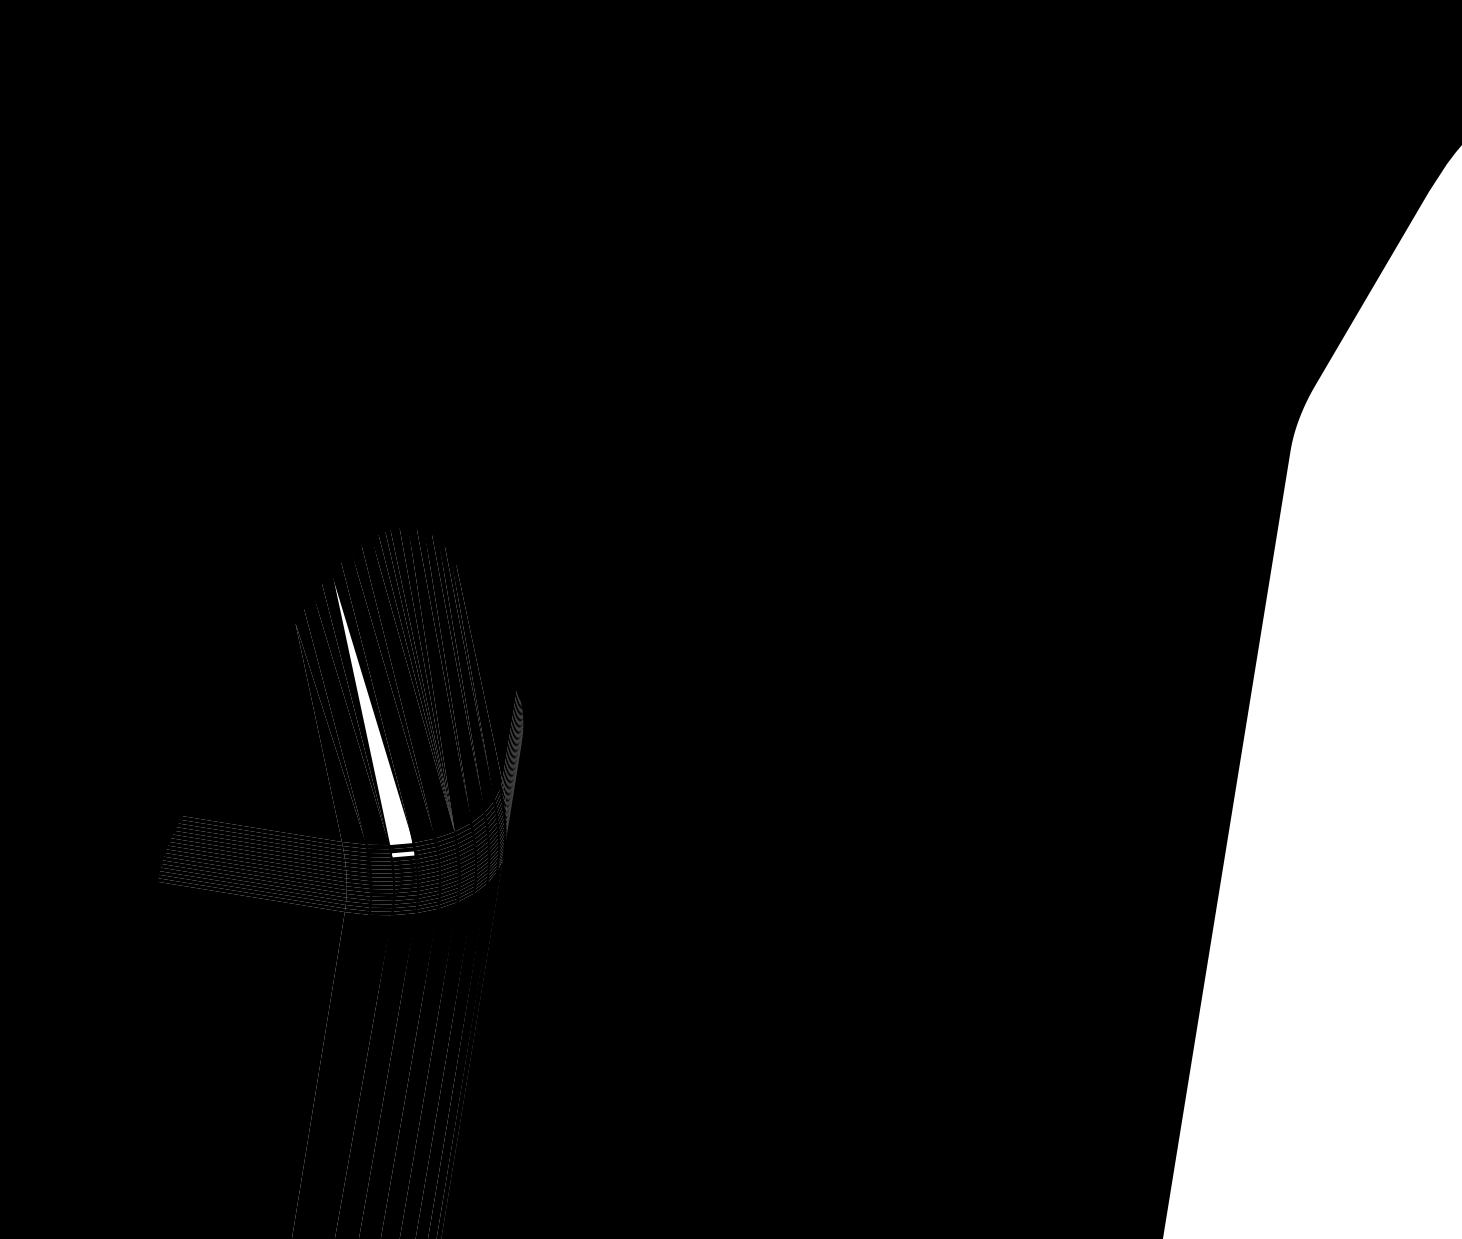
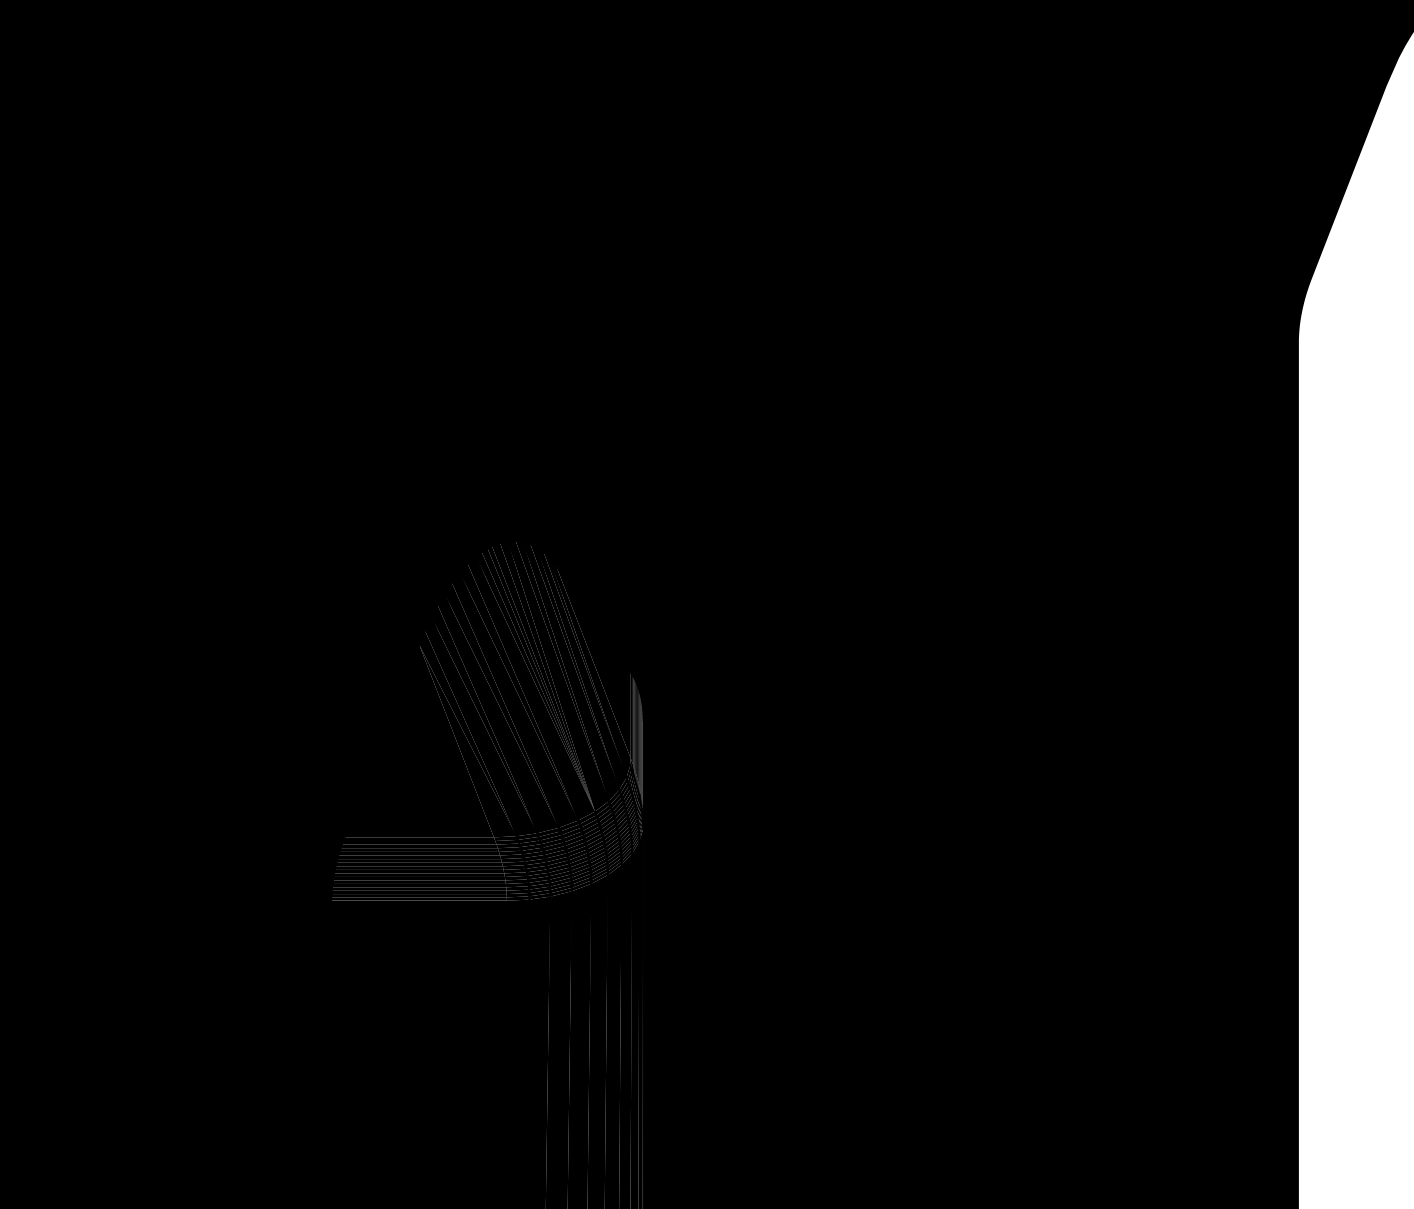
fill: (371, 710) -> (501, 713), added
fill: (403, 854) -> (551, 839), added

